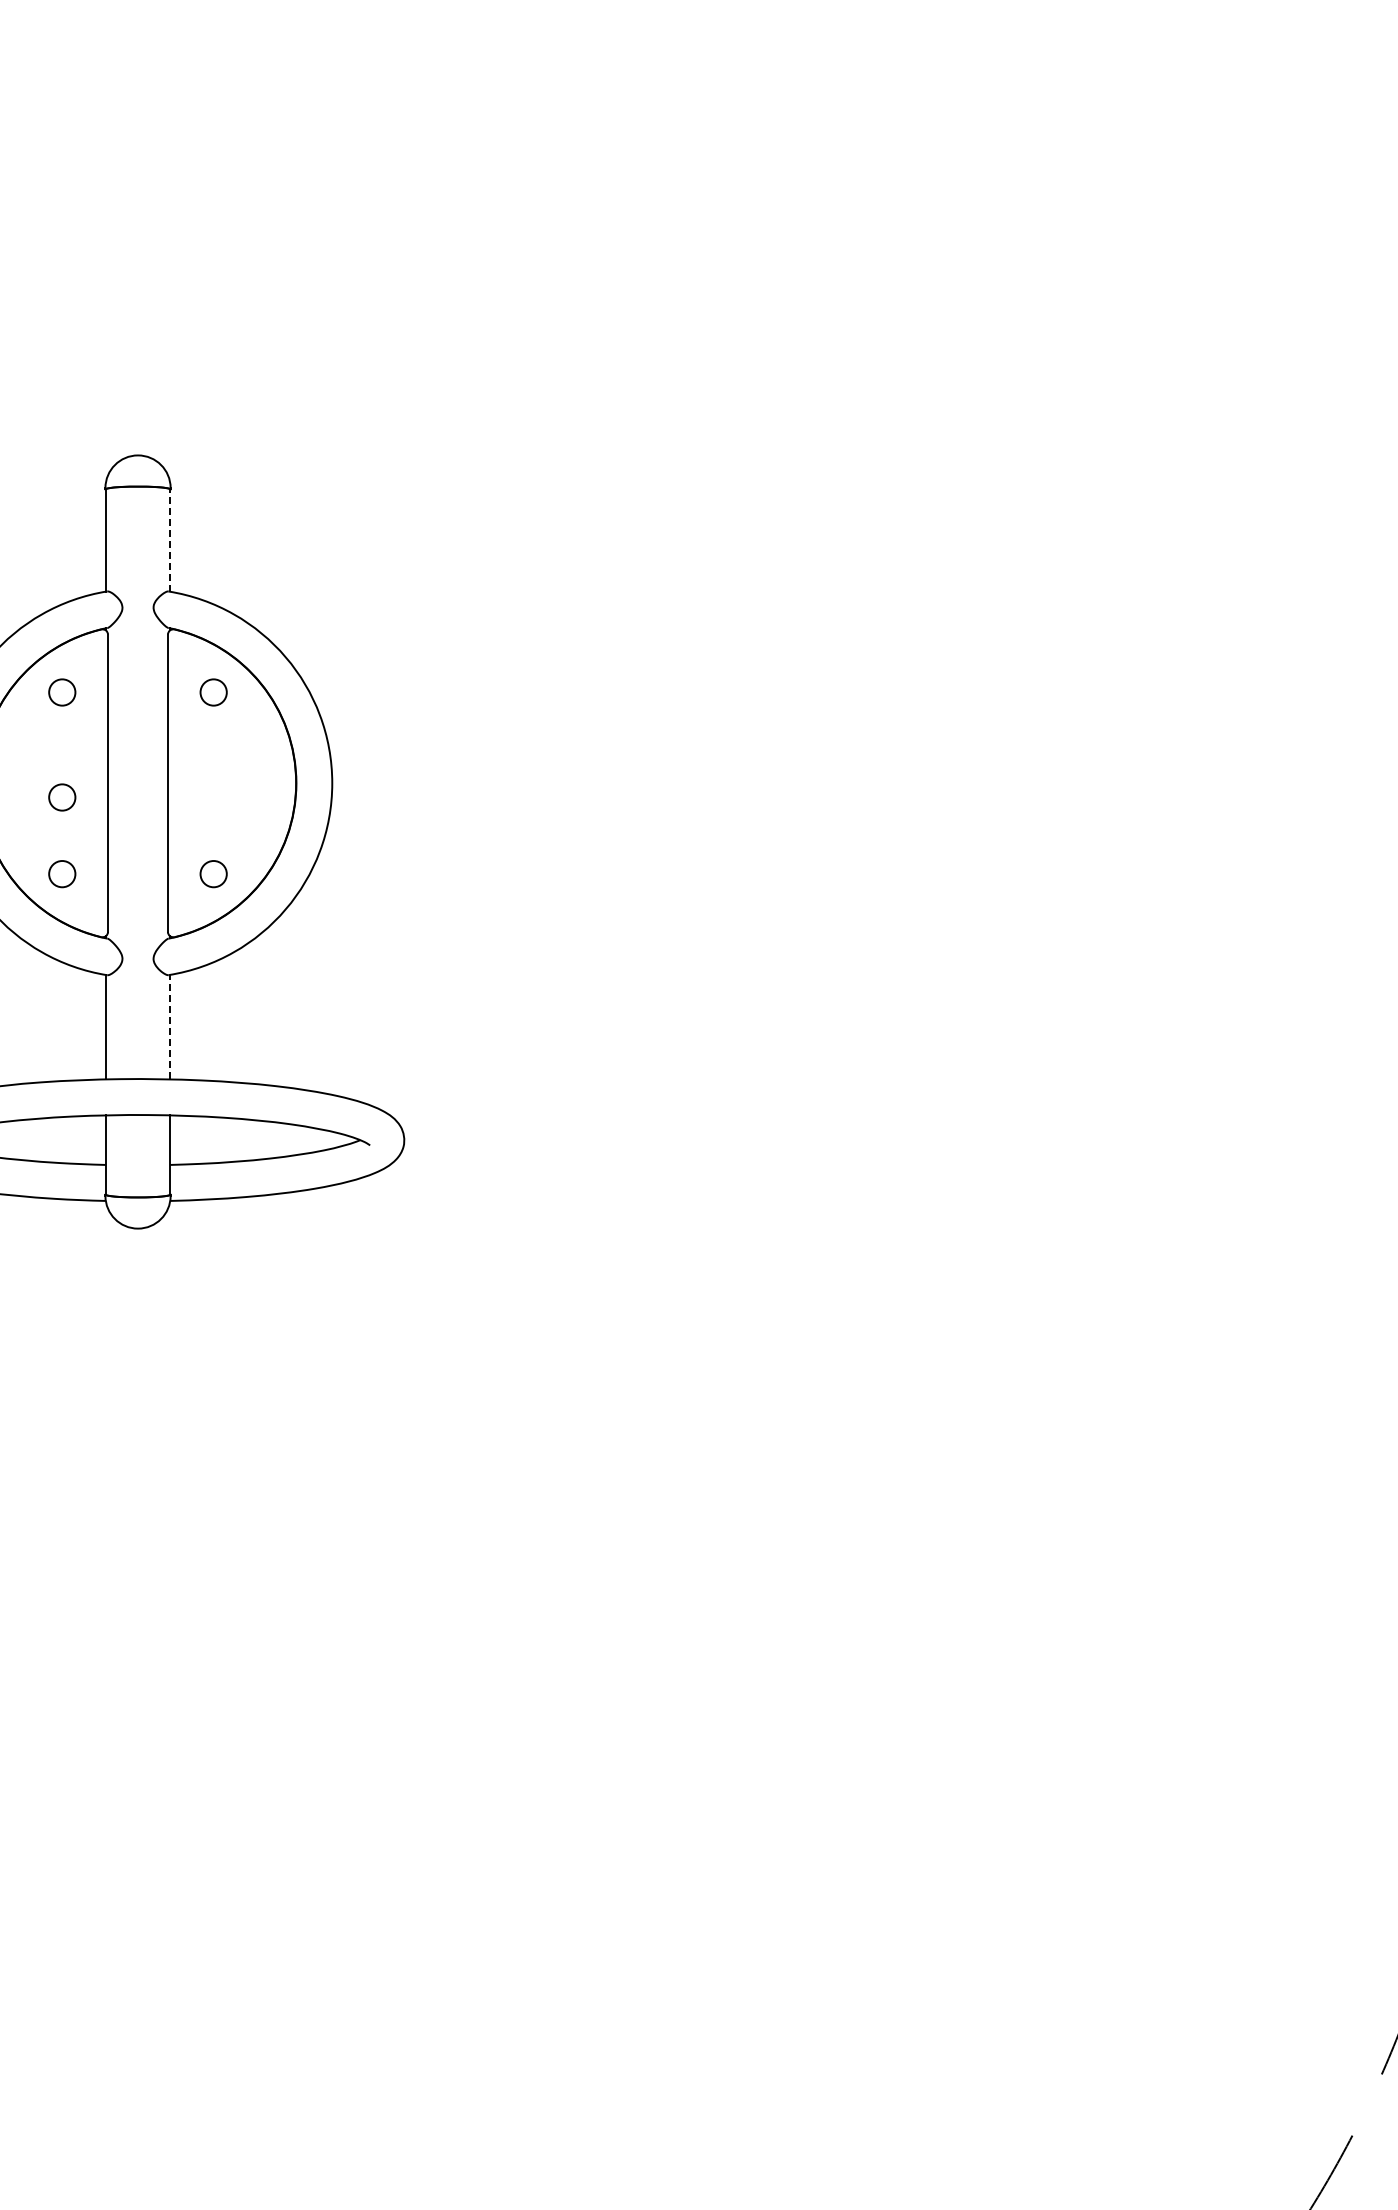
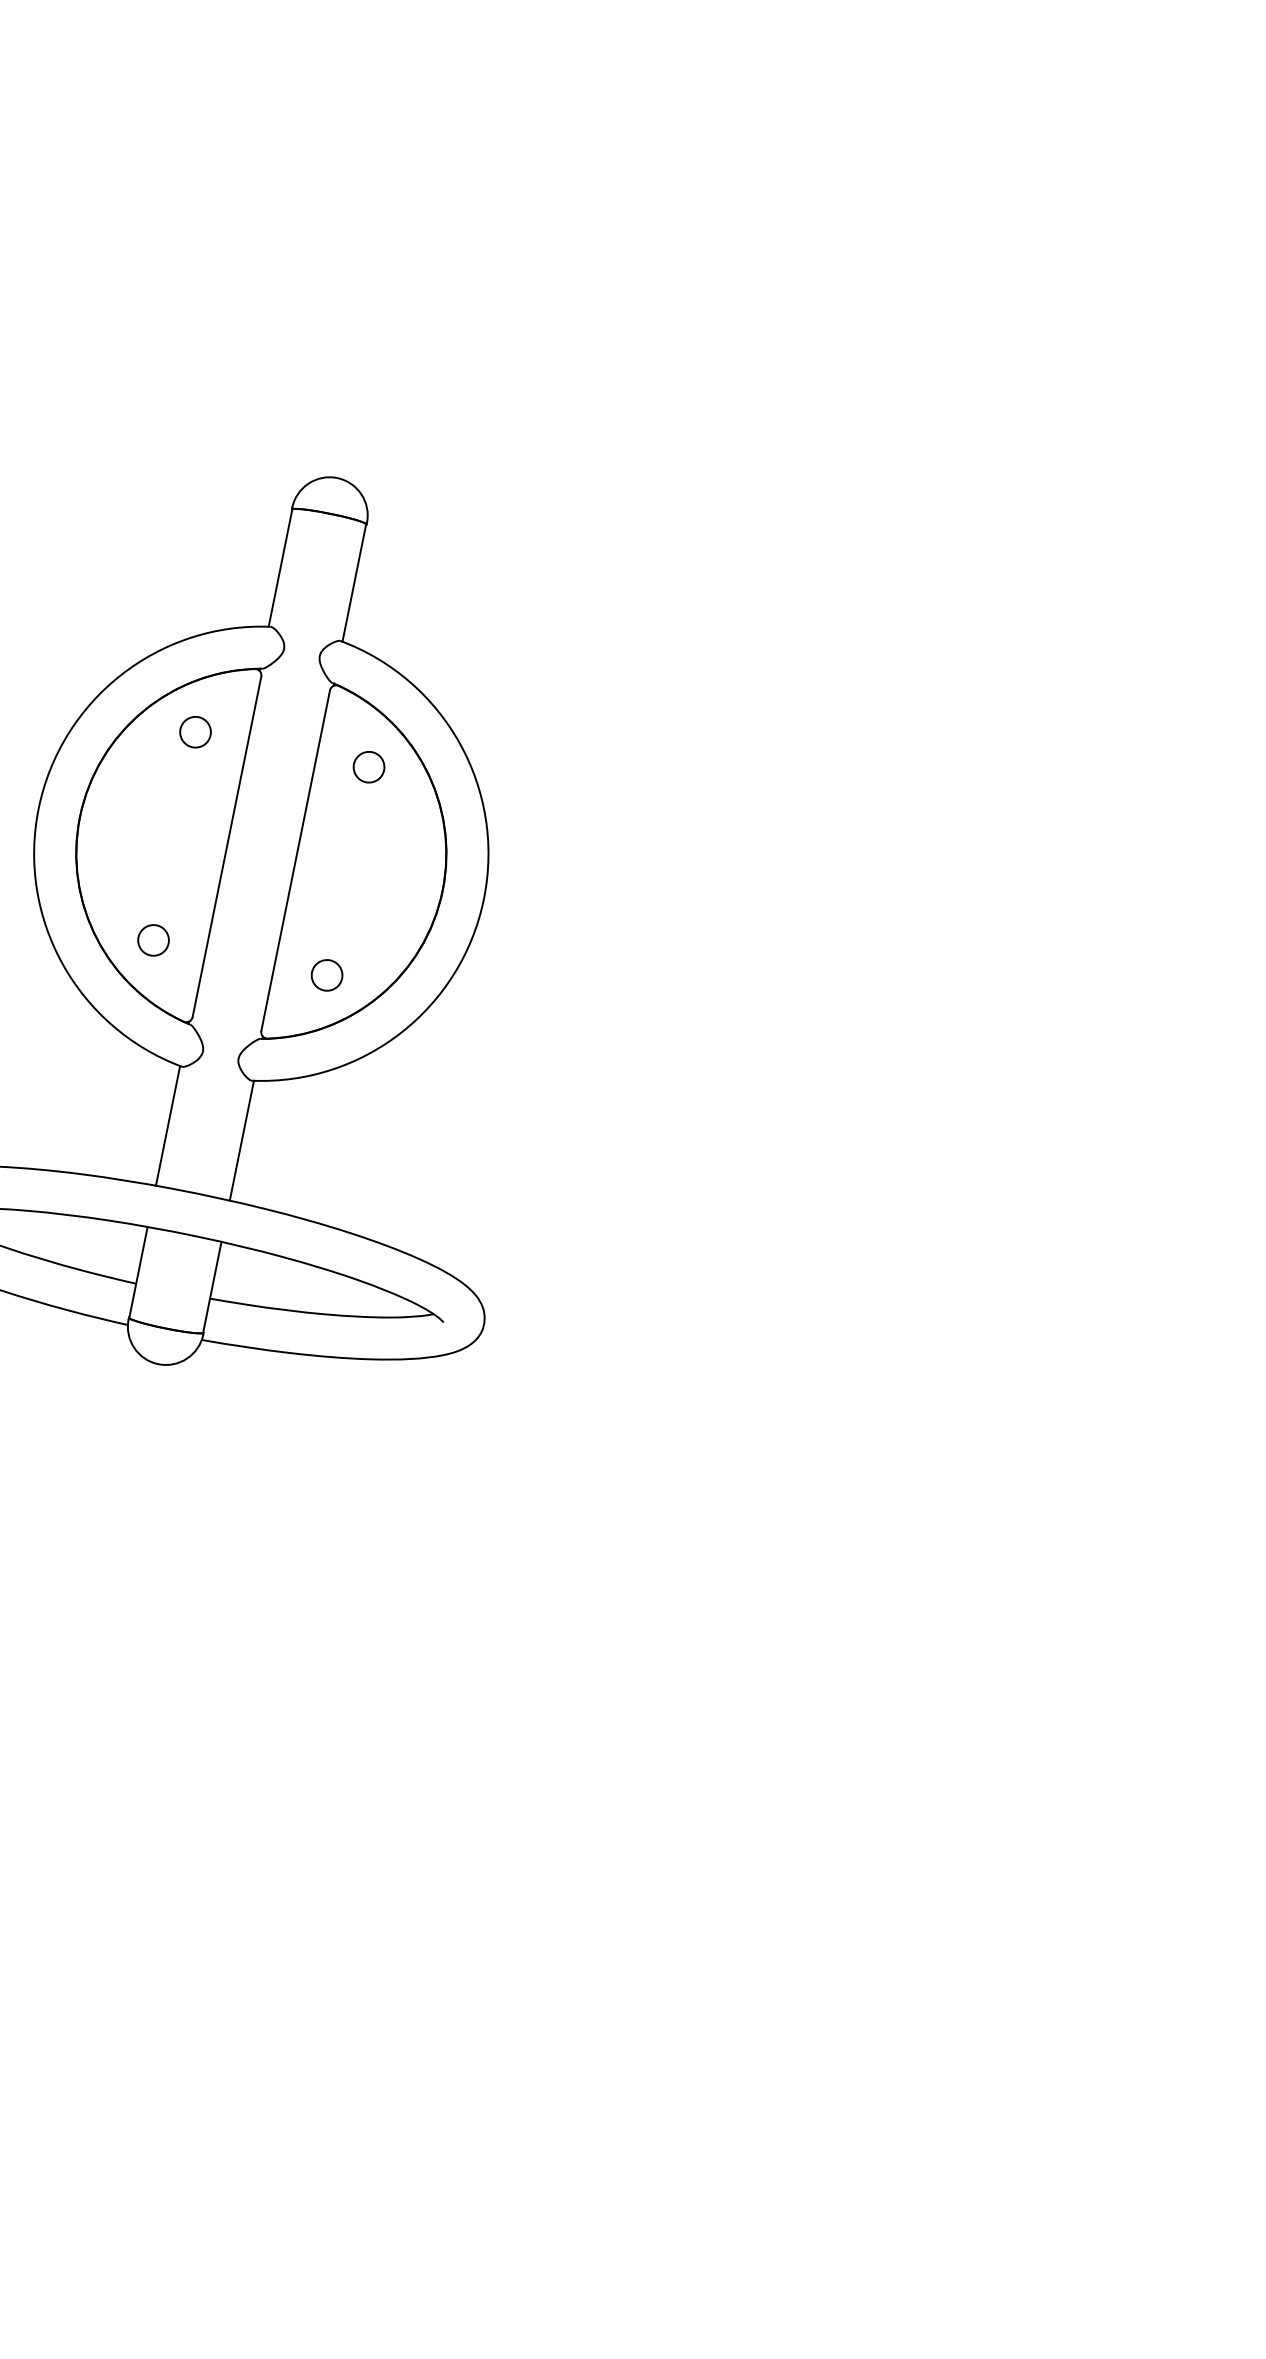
line: (170, 540) -> (354, 583), dashed -> solid
circle: (62, 797) -> (171, 852), removed
line: (170, 1026) -> (242, 1140), dashed -> solid

